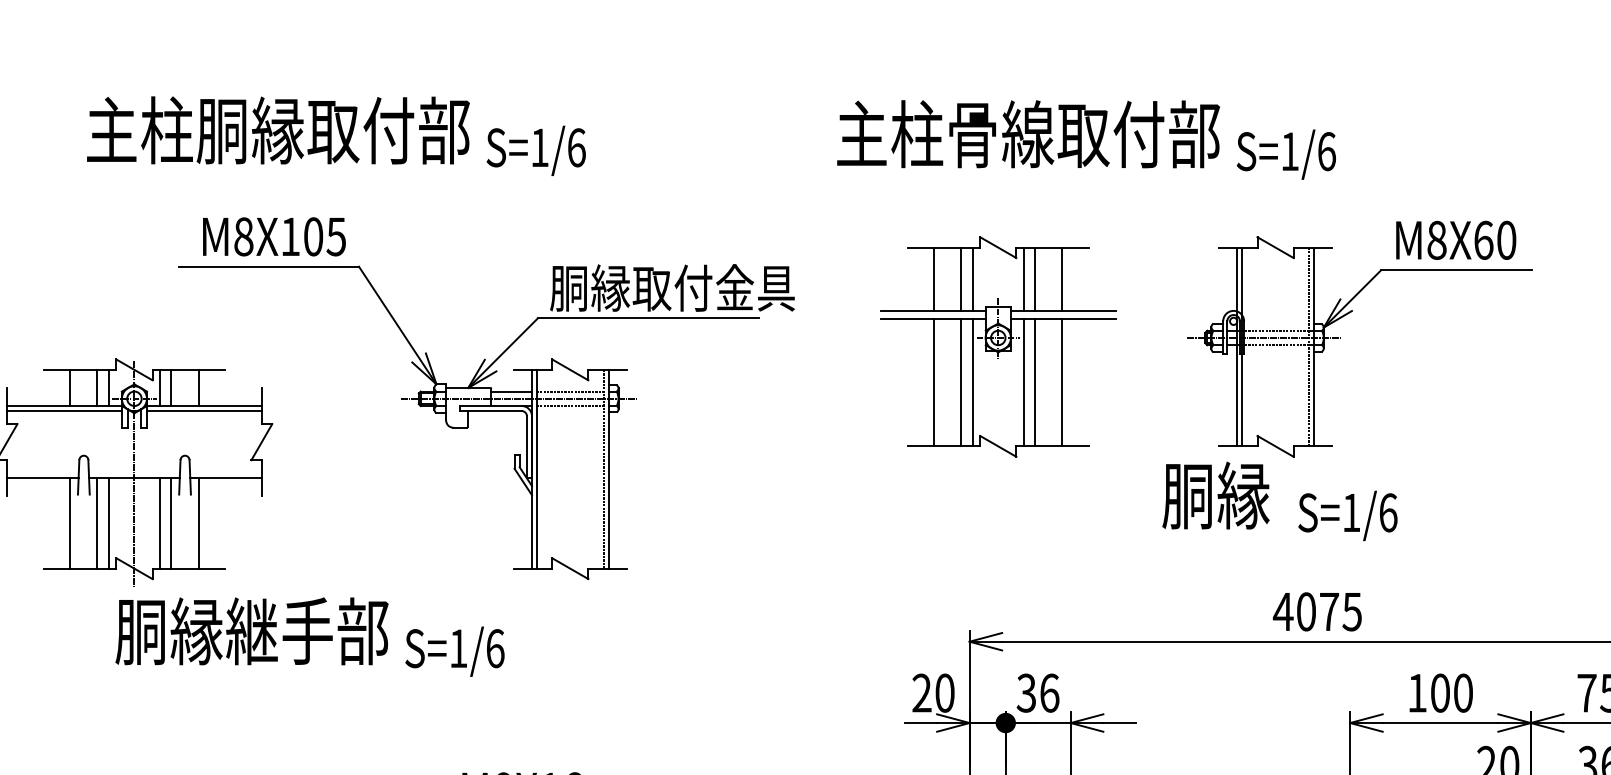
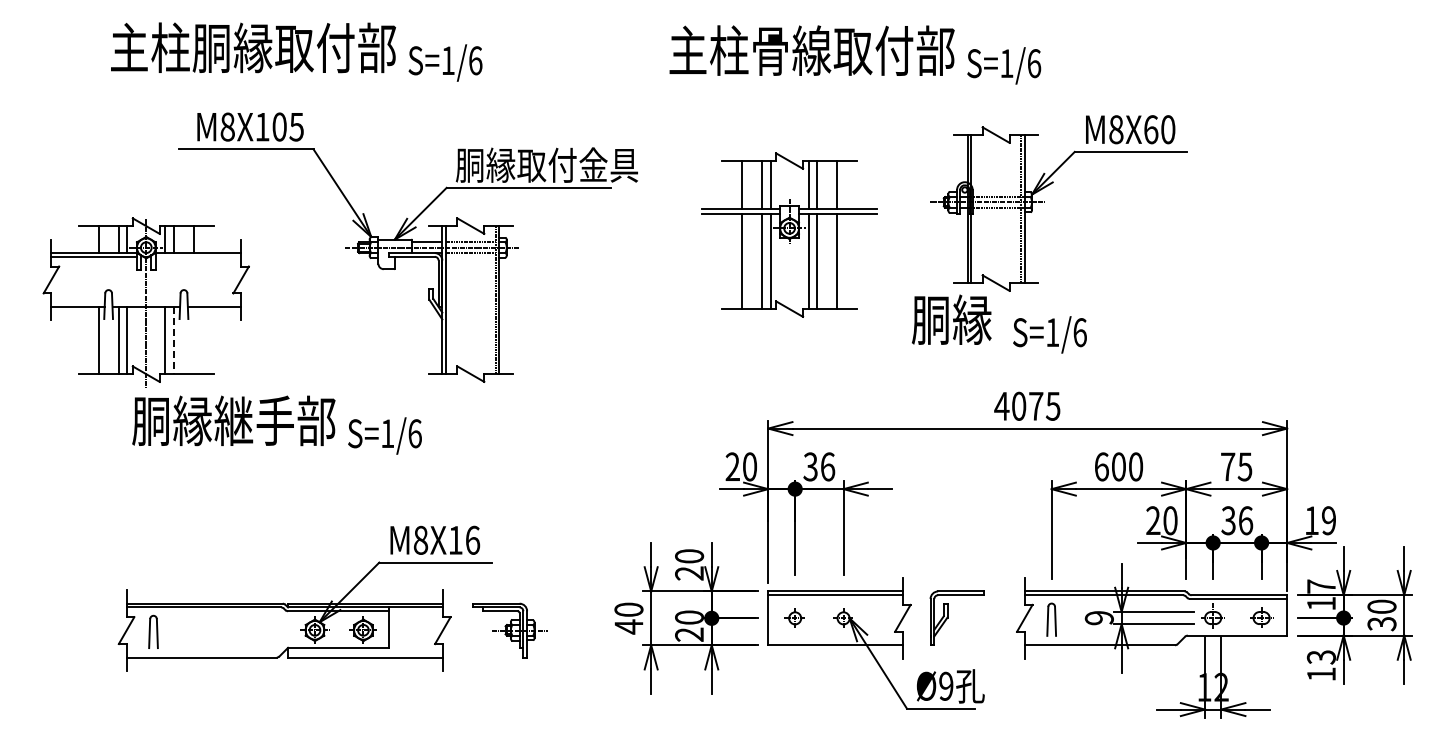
part: (998, 346) -> (789, 234), moved
line: (204, 410) -> (198, 256), removed
line: (170, 523) -> (173, 340), solid -> dashed
line: (199, 523) -> (194, 340), removed
text: (1417, 692) -> (1101, 466), 100 -> 600

